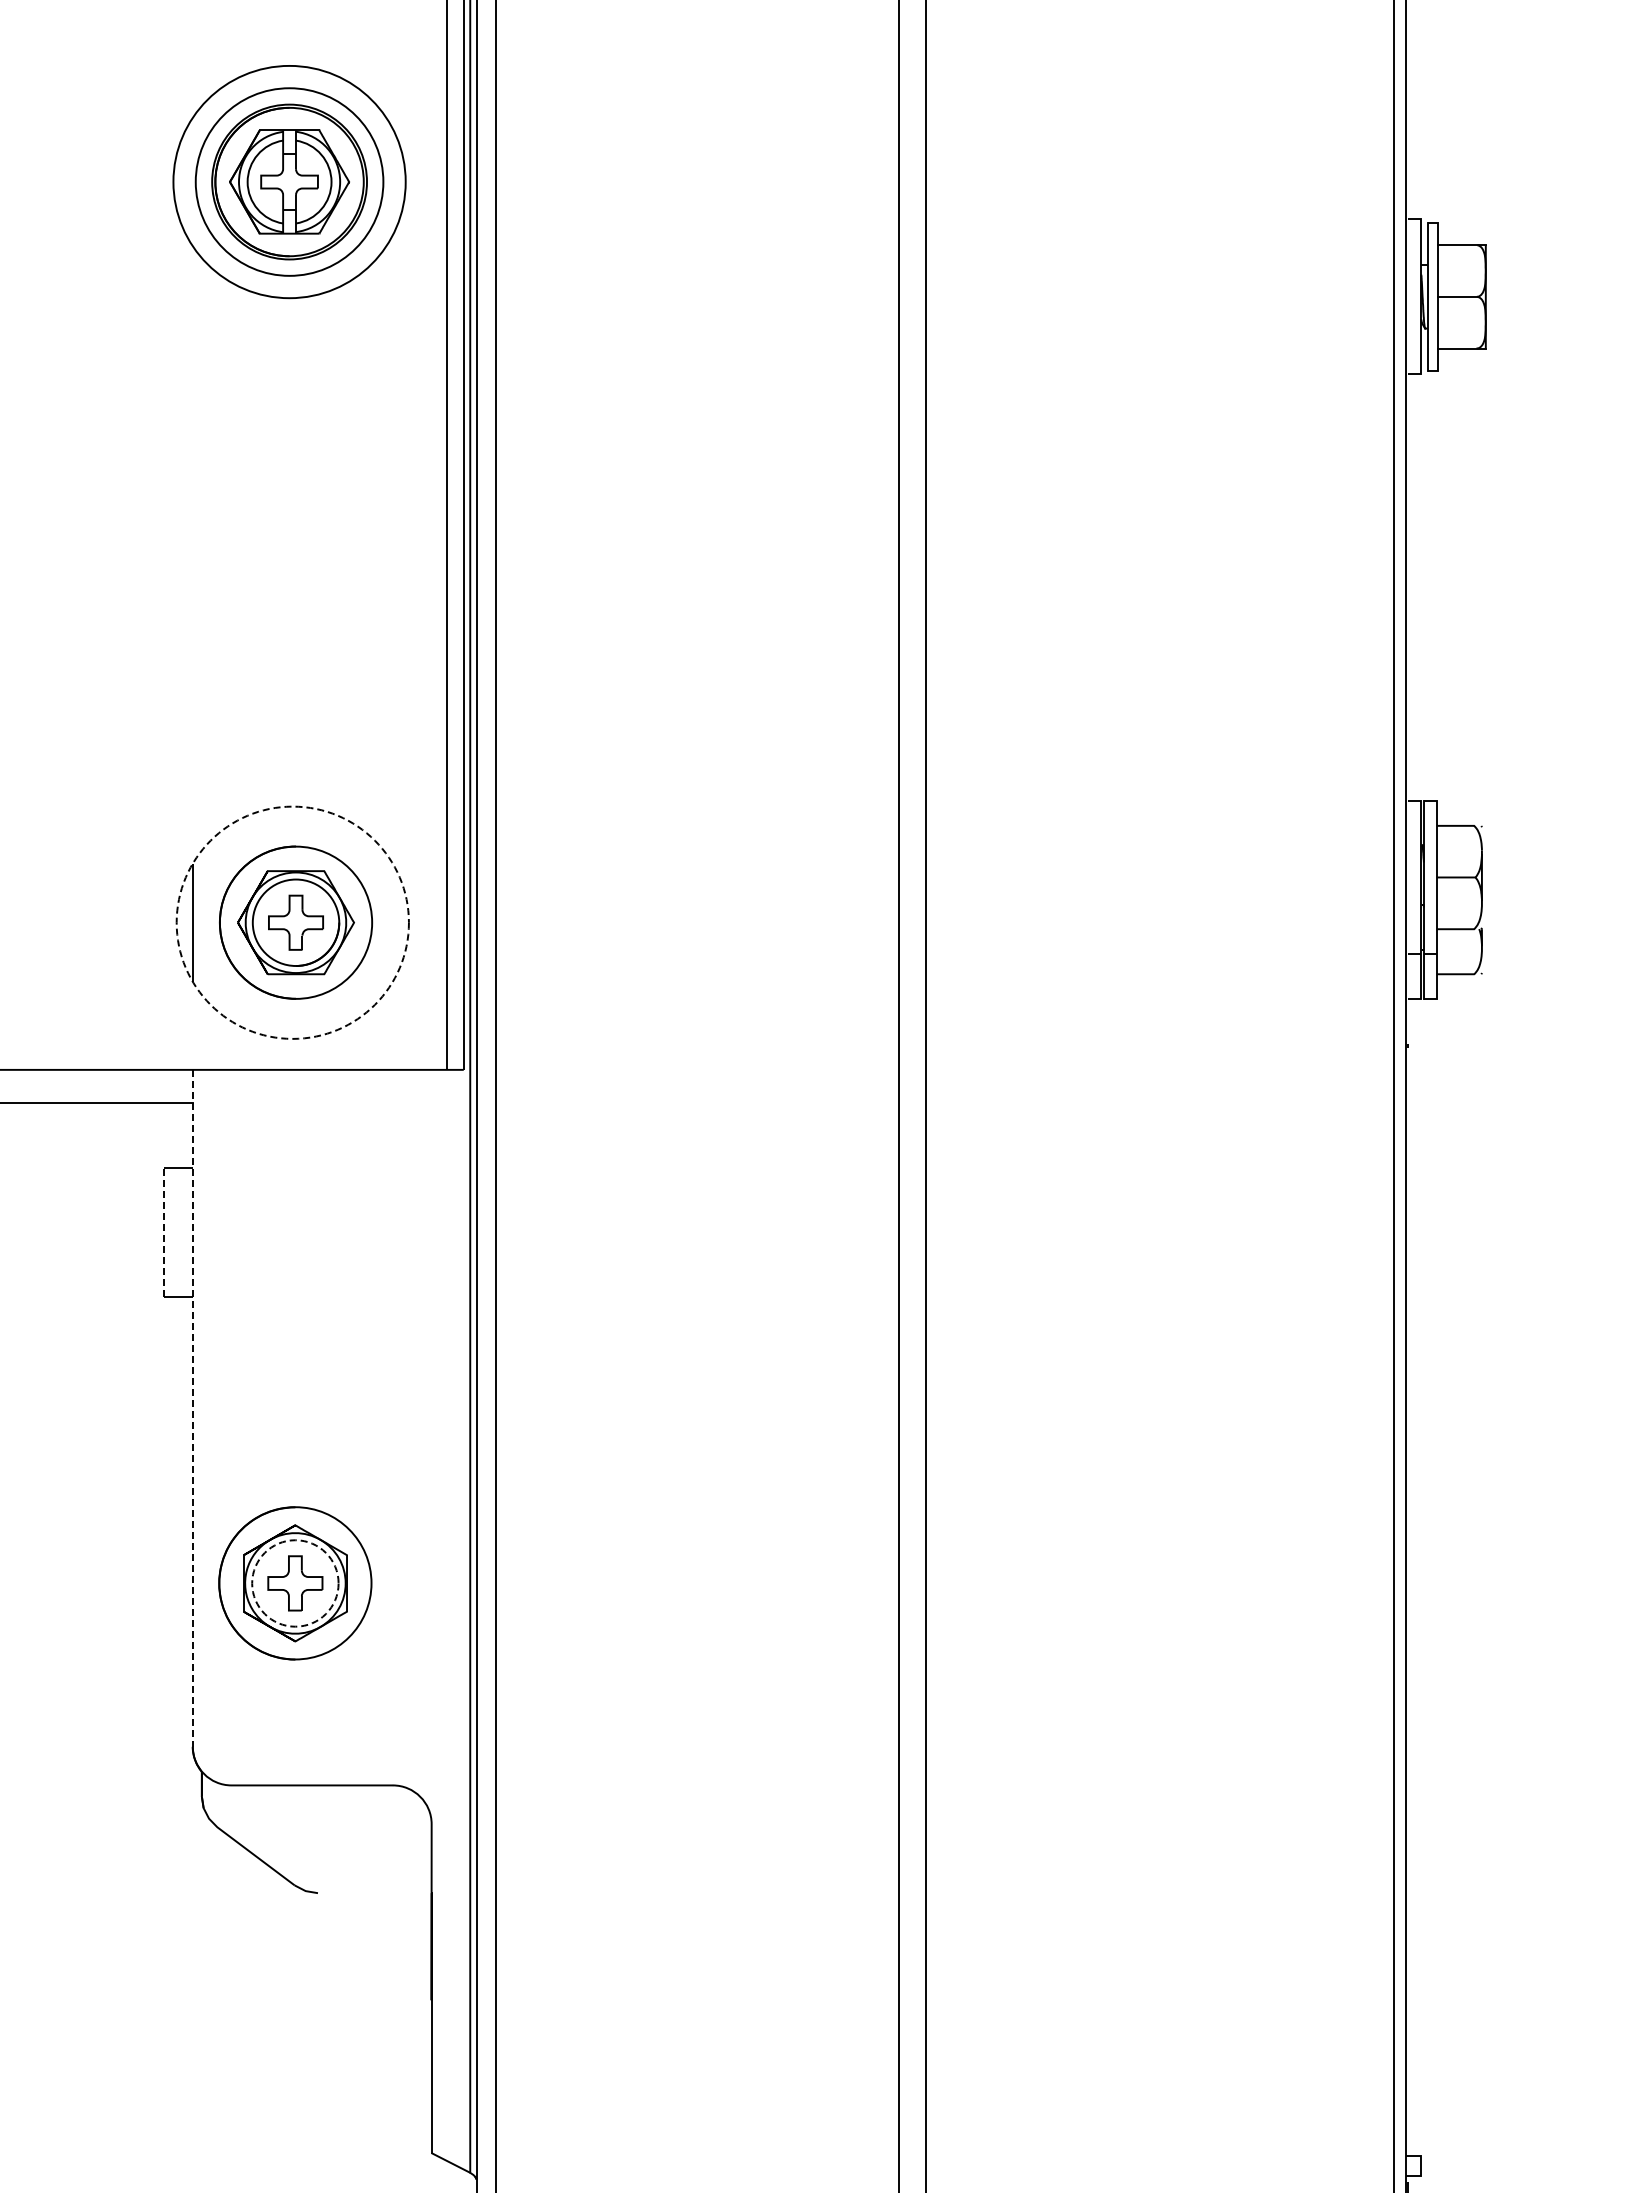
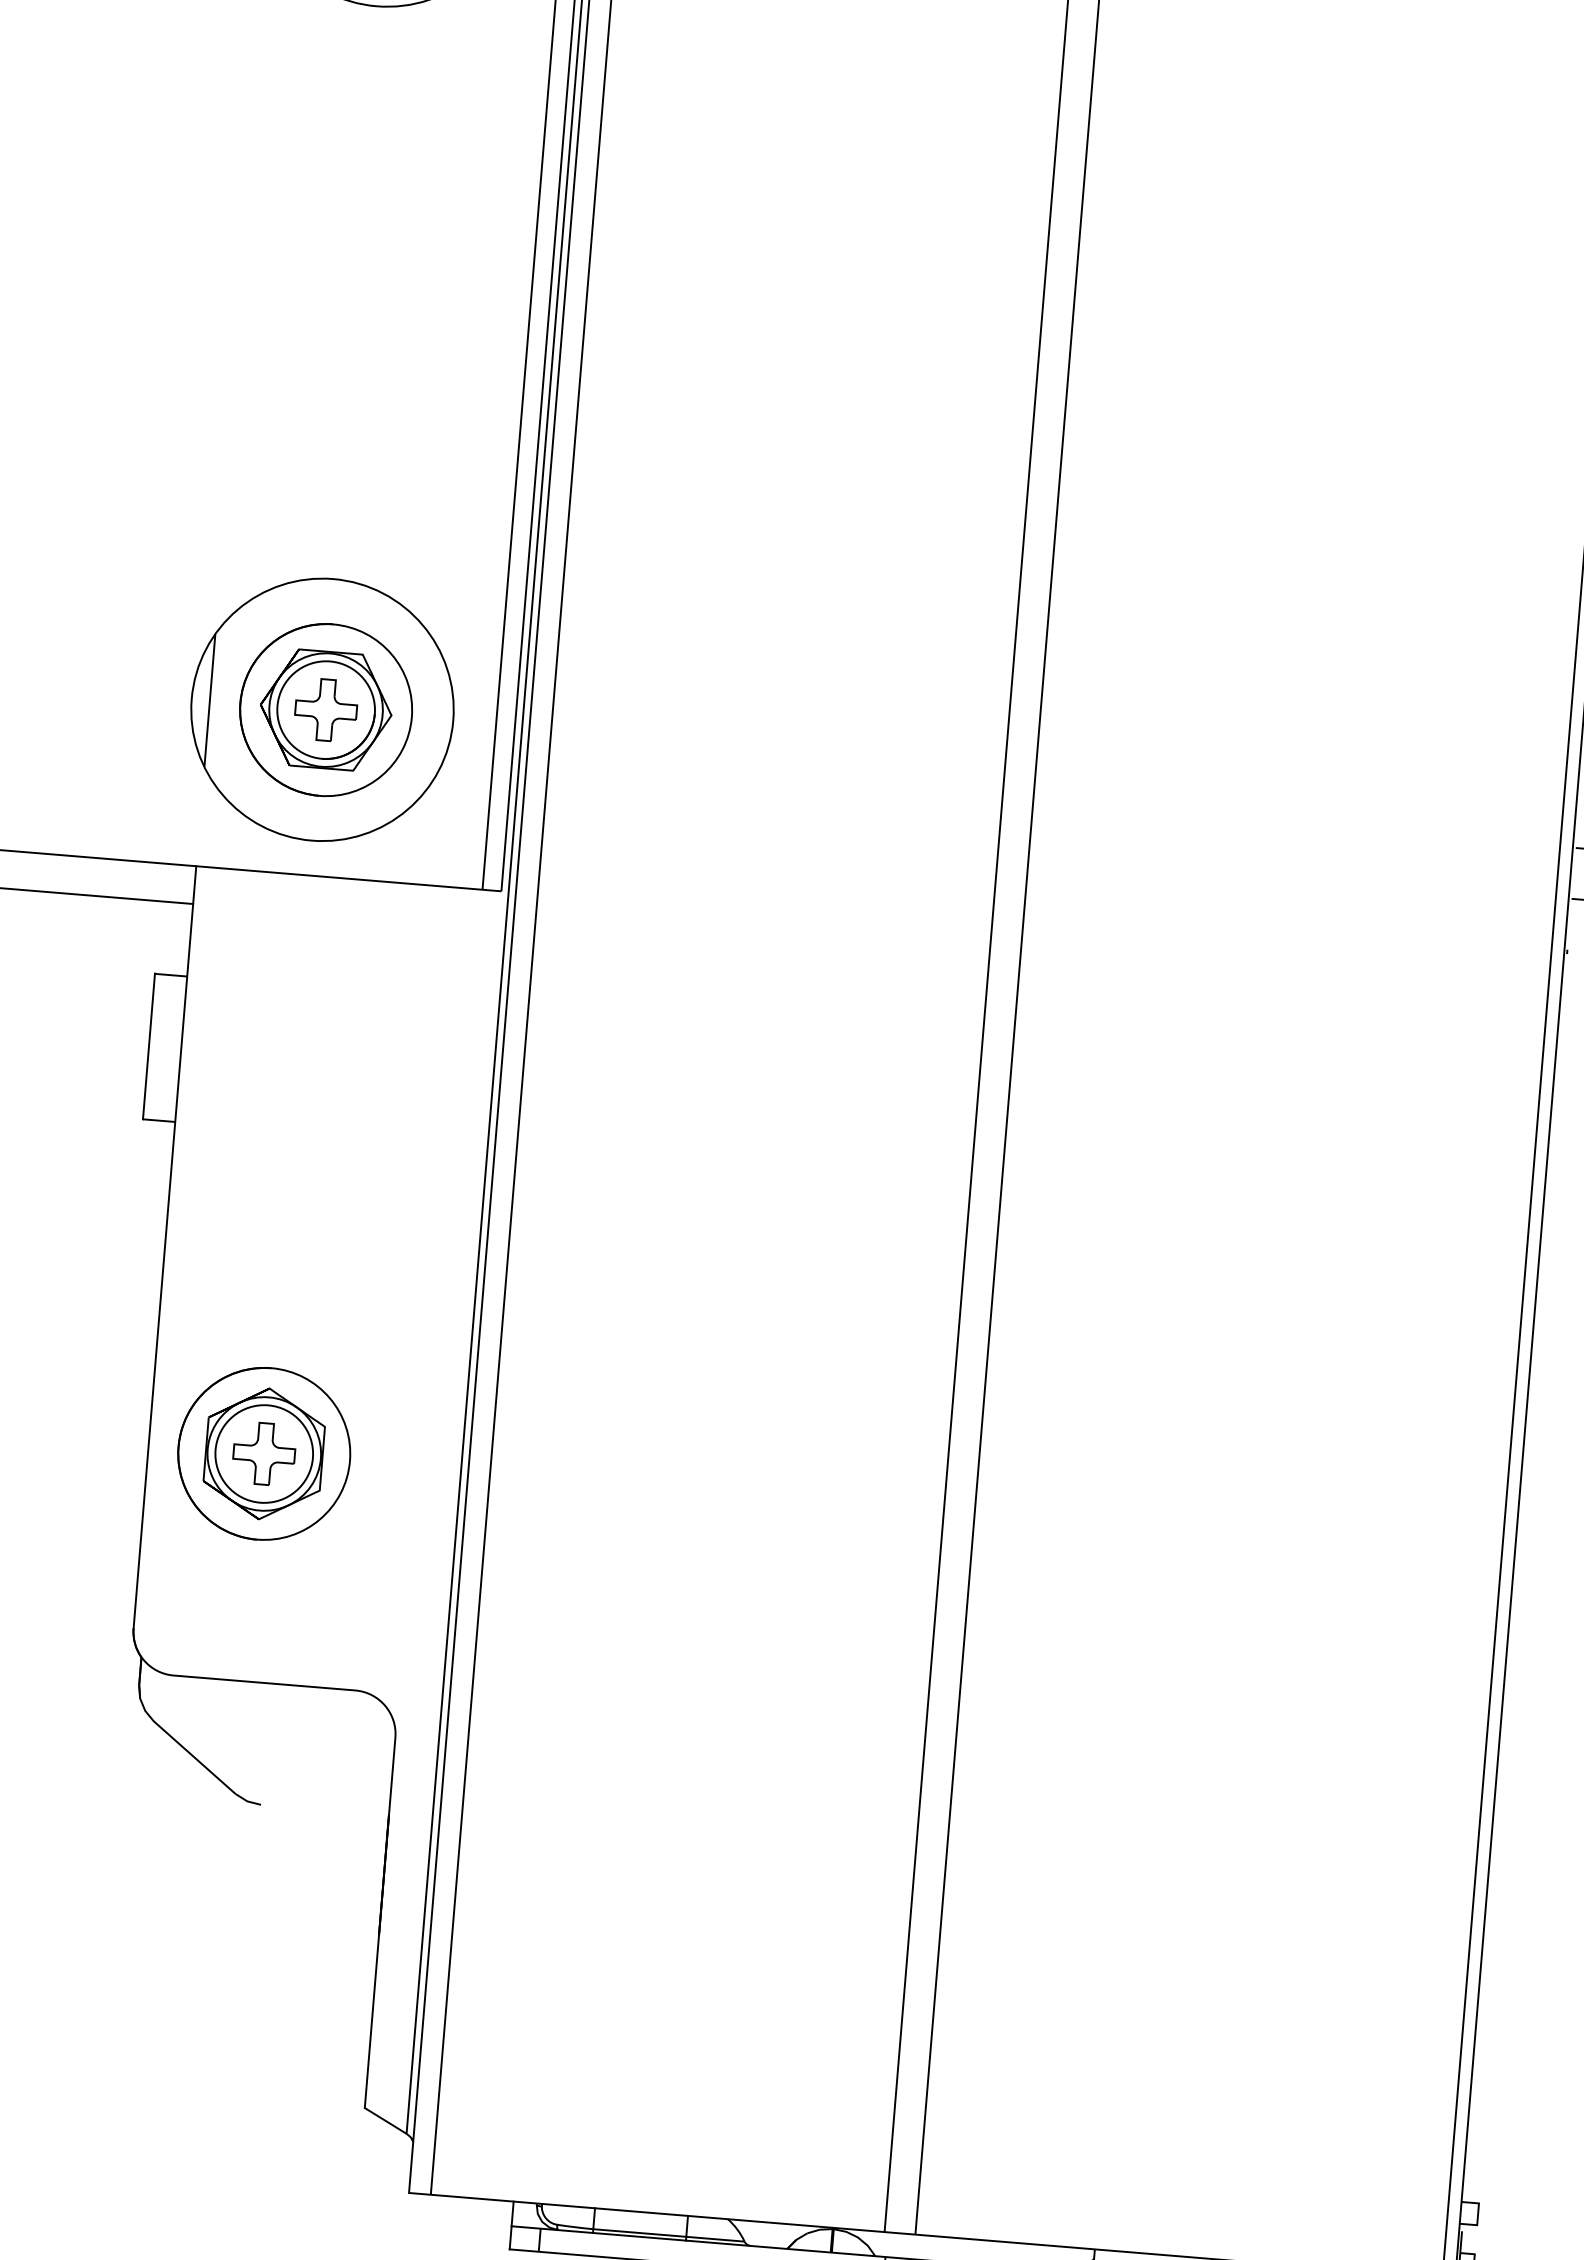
circle: (292, 922) -> (322, 709), dashed -> solid
line: (164, 1232) -> (149, 1046), dashed -> solid
line: (192, 1408) -> (164, 1247), dashed -> solid
circle: (295, 1583) -> (264, 1454), dashed -> solid

